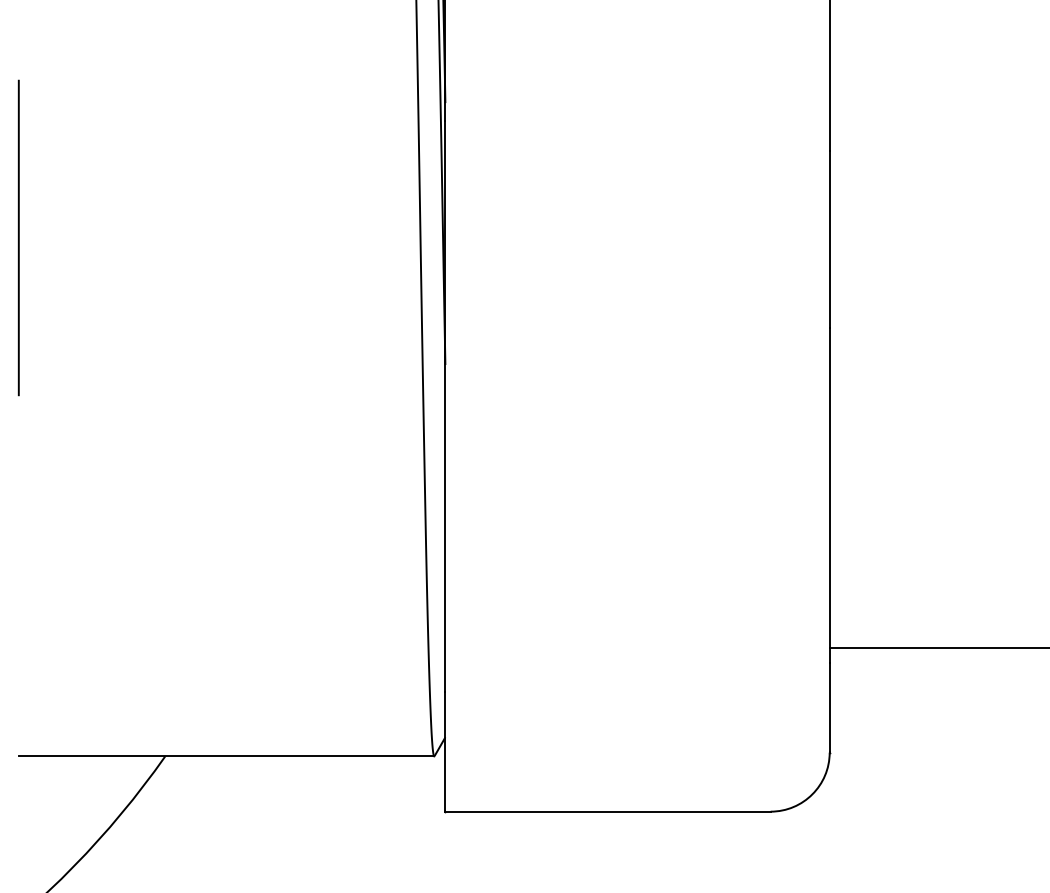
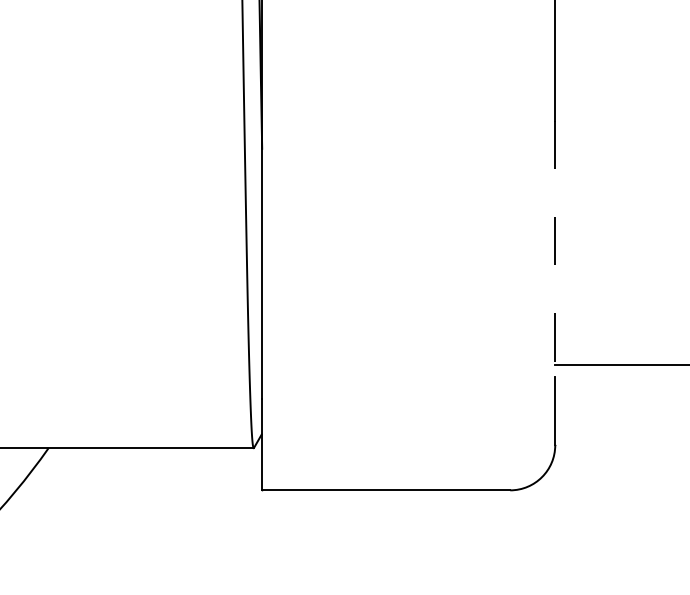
line: (829, 495) -> (555, 249), solid -> dashed

